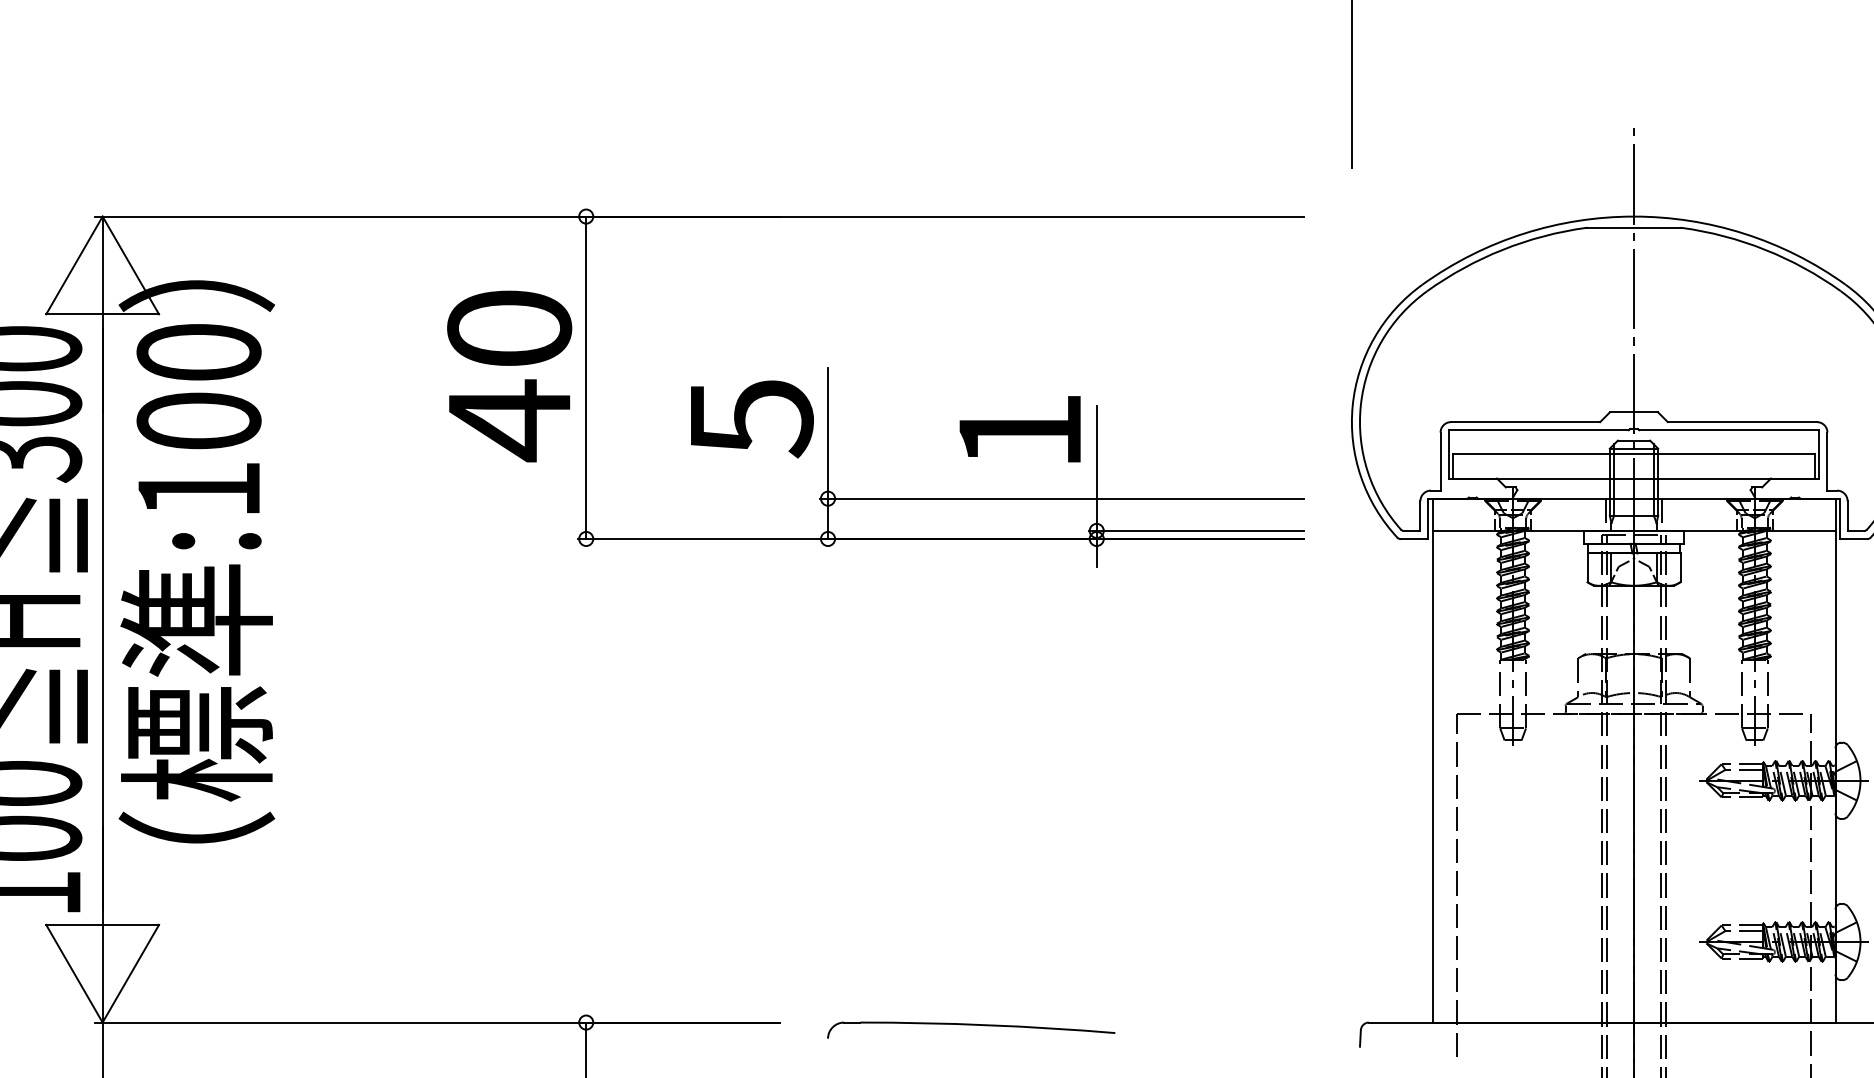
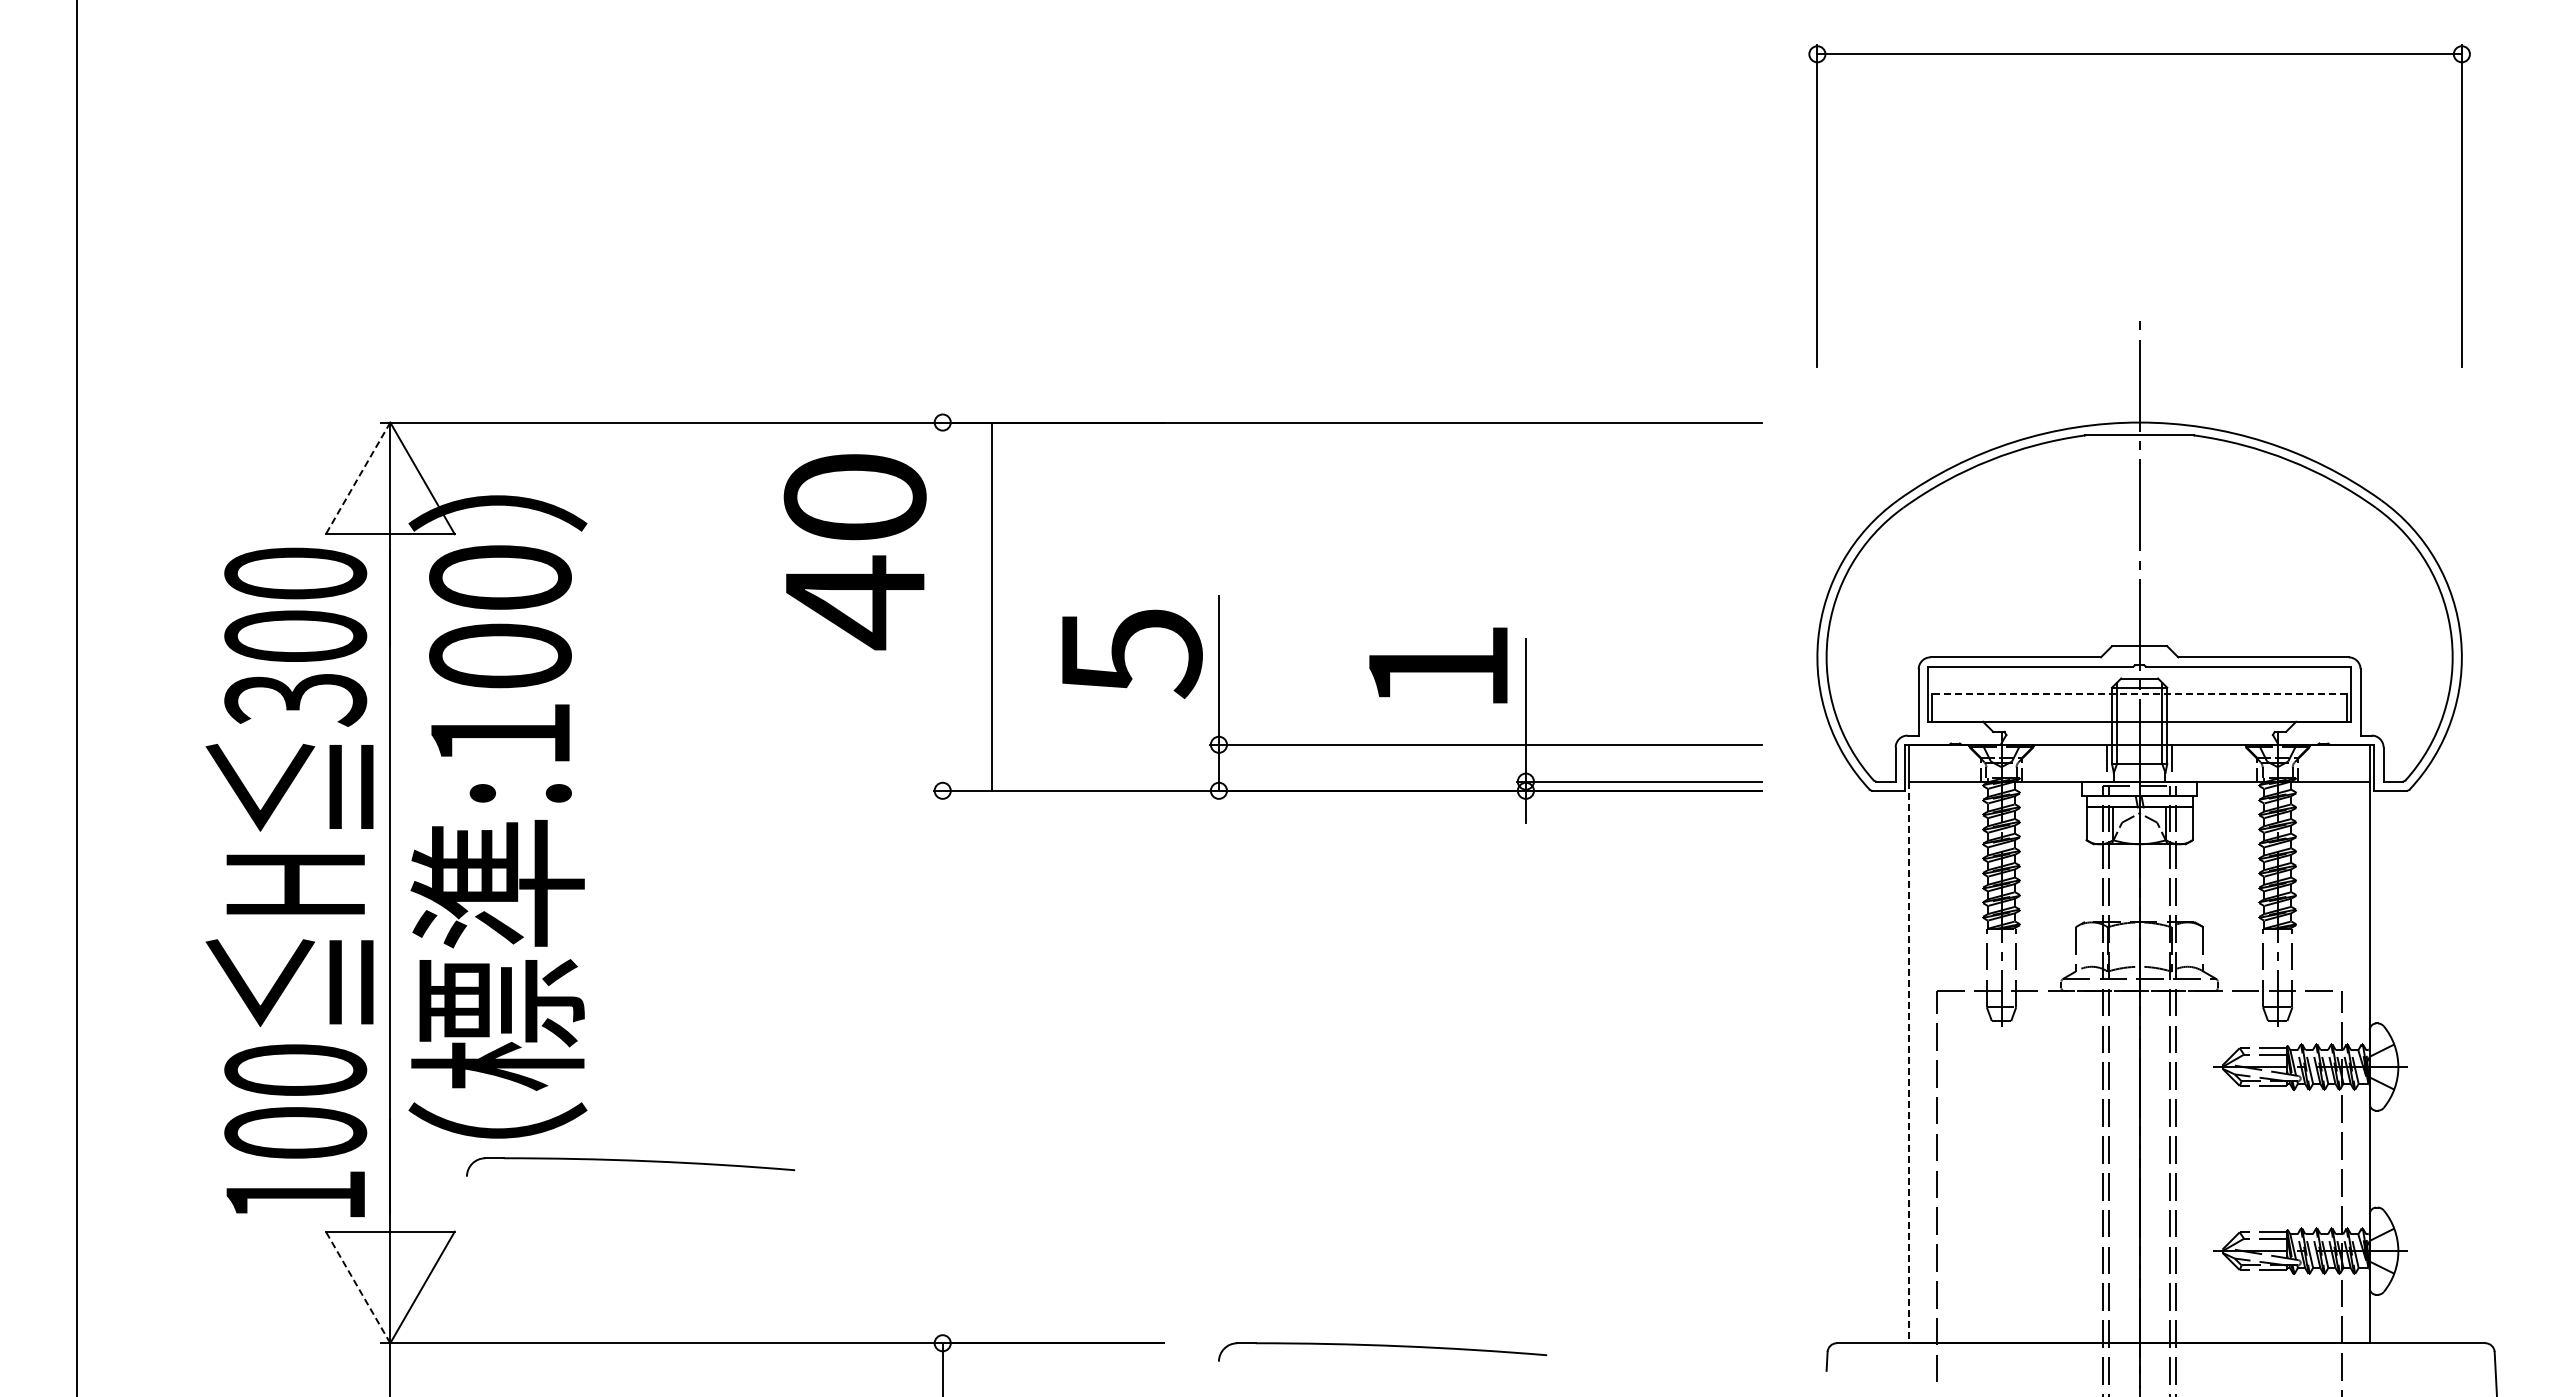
line: (73, 265) -> (357, 478), solid -> dashed
text: (508, 376) -> (854, 552), moved
line: (586, 377) -> (991, 606), moved
line: (1633, 454) -> (2139, 694), solid -> dashed
line: (1432, 776) -> (1909, 1062), solid -> dashed
part: (312, 867) -> (630, 1166), added
line: (73, 973) -> (357, 1287), solid -> dashed

